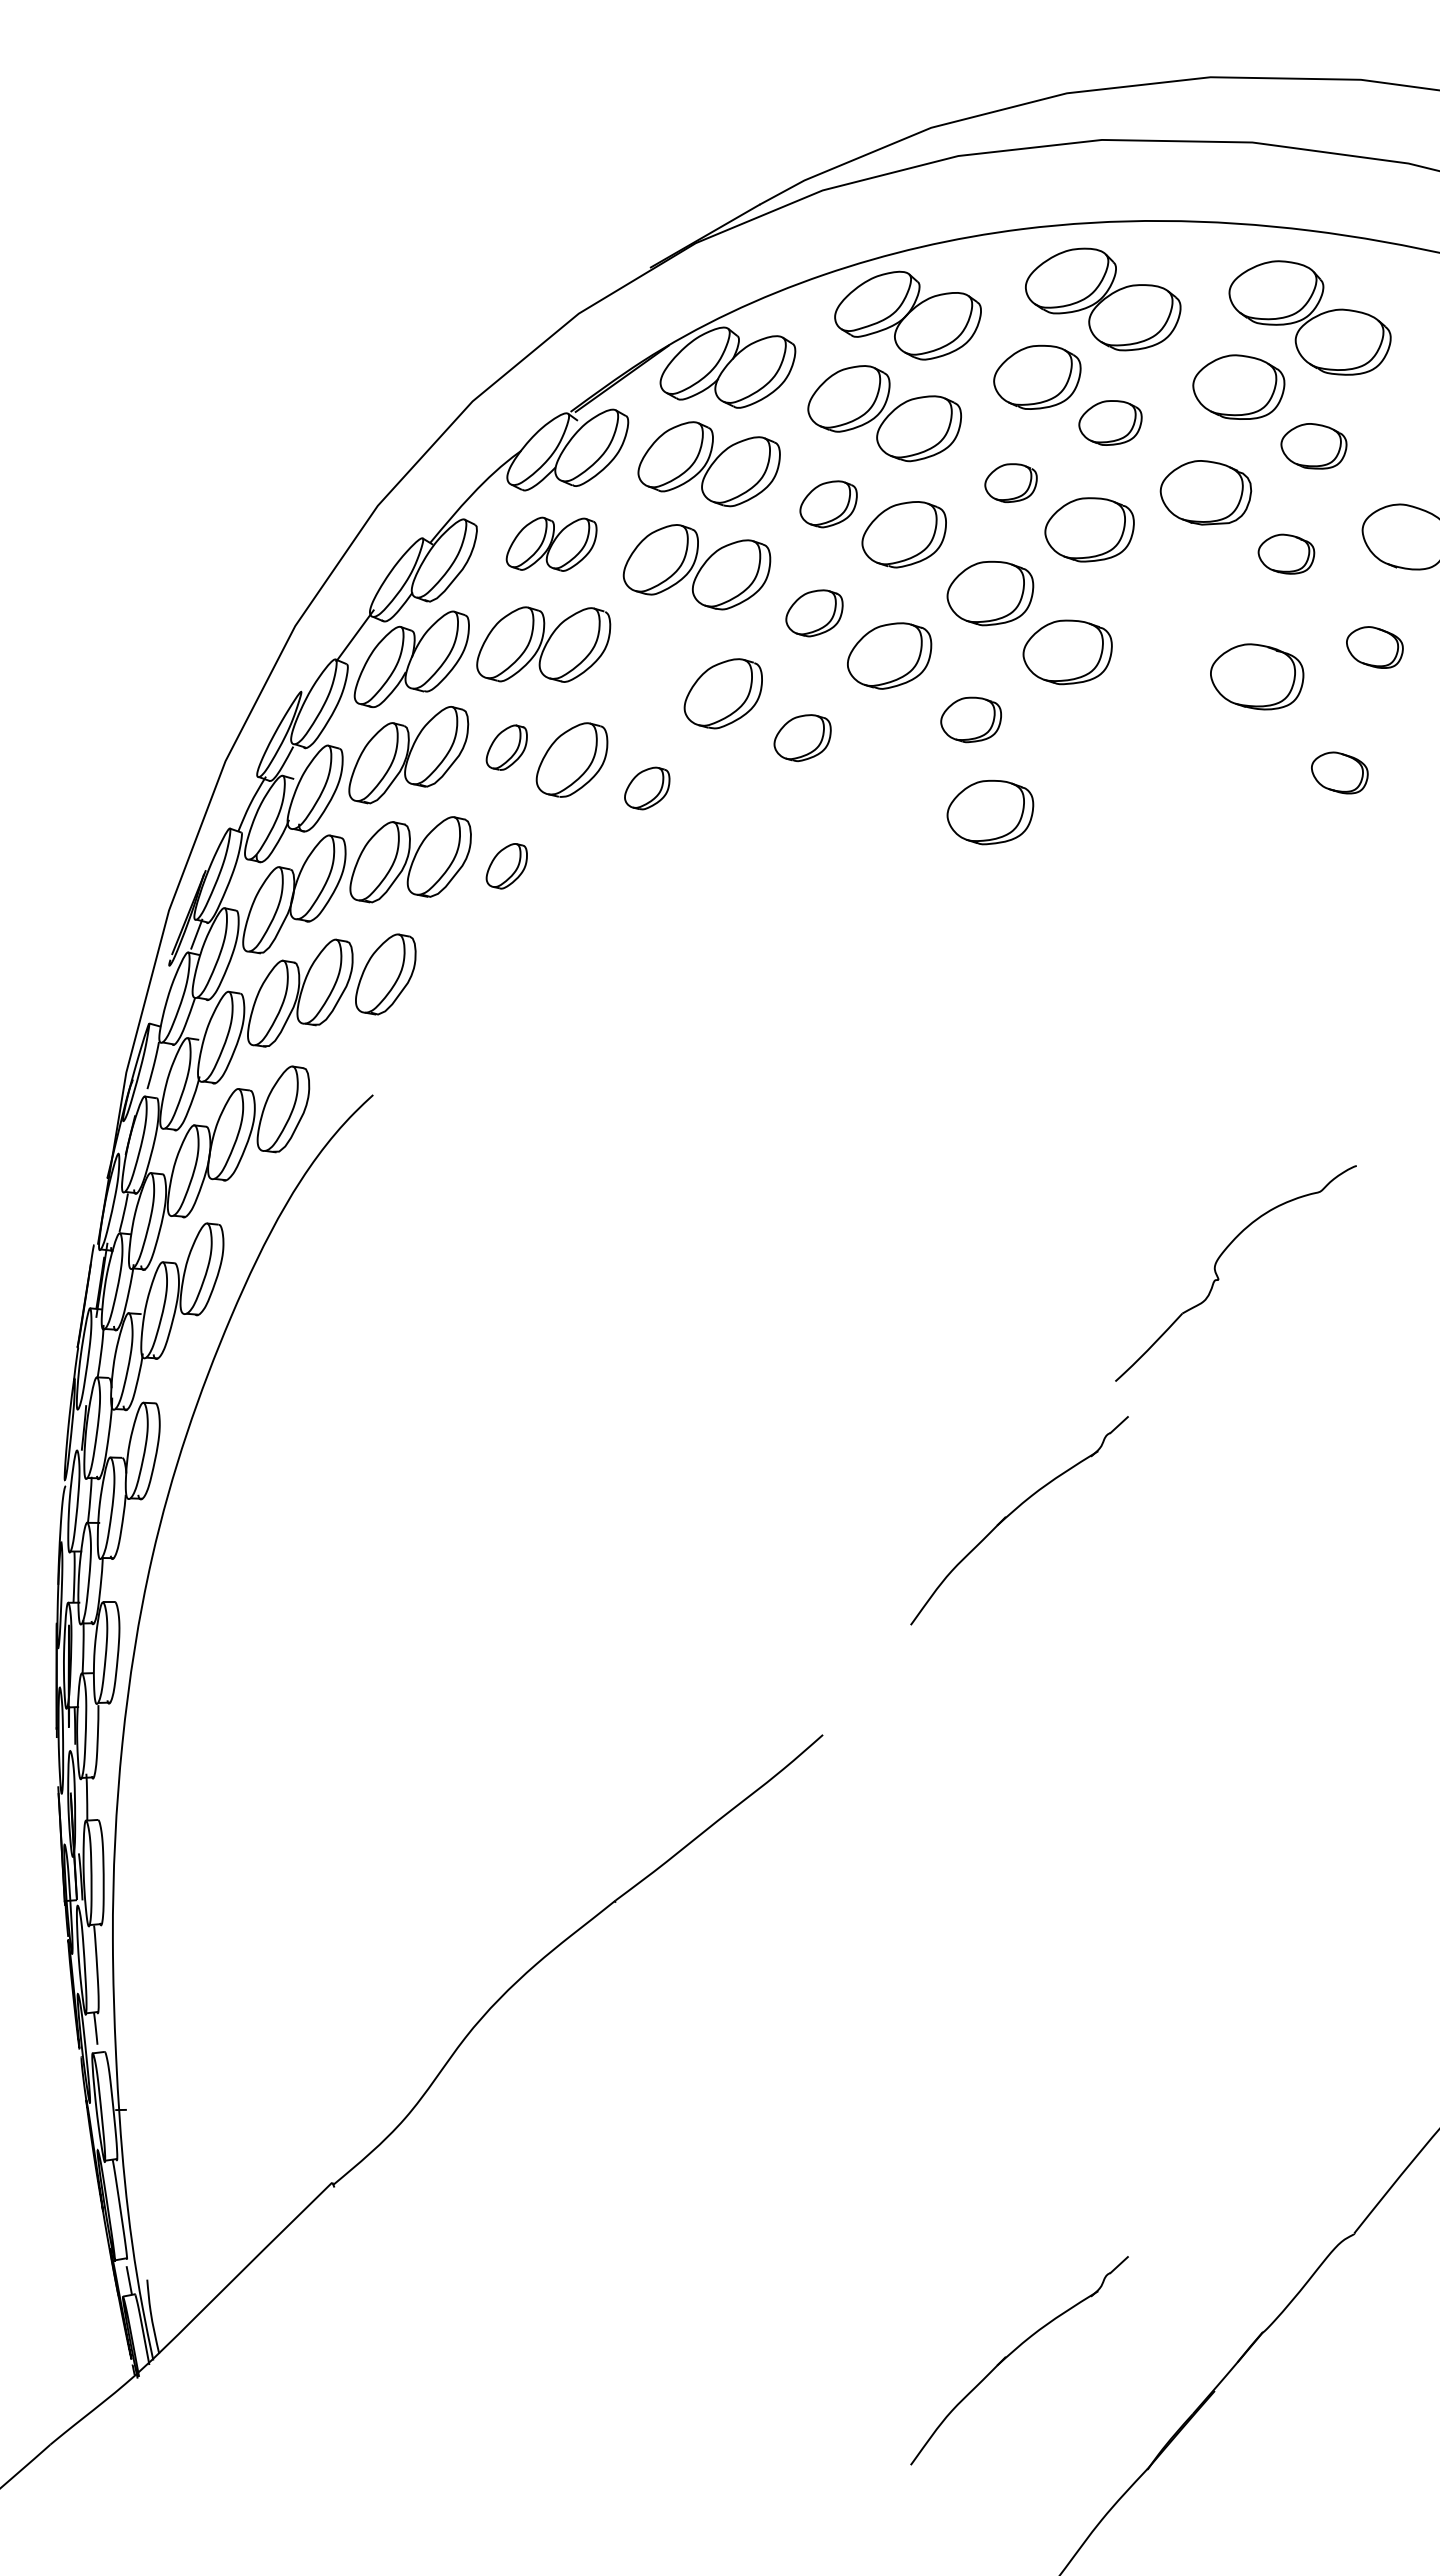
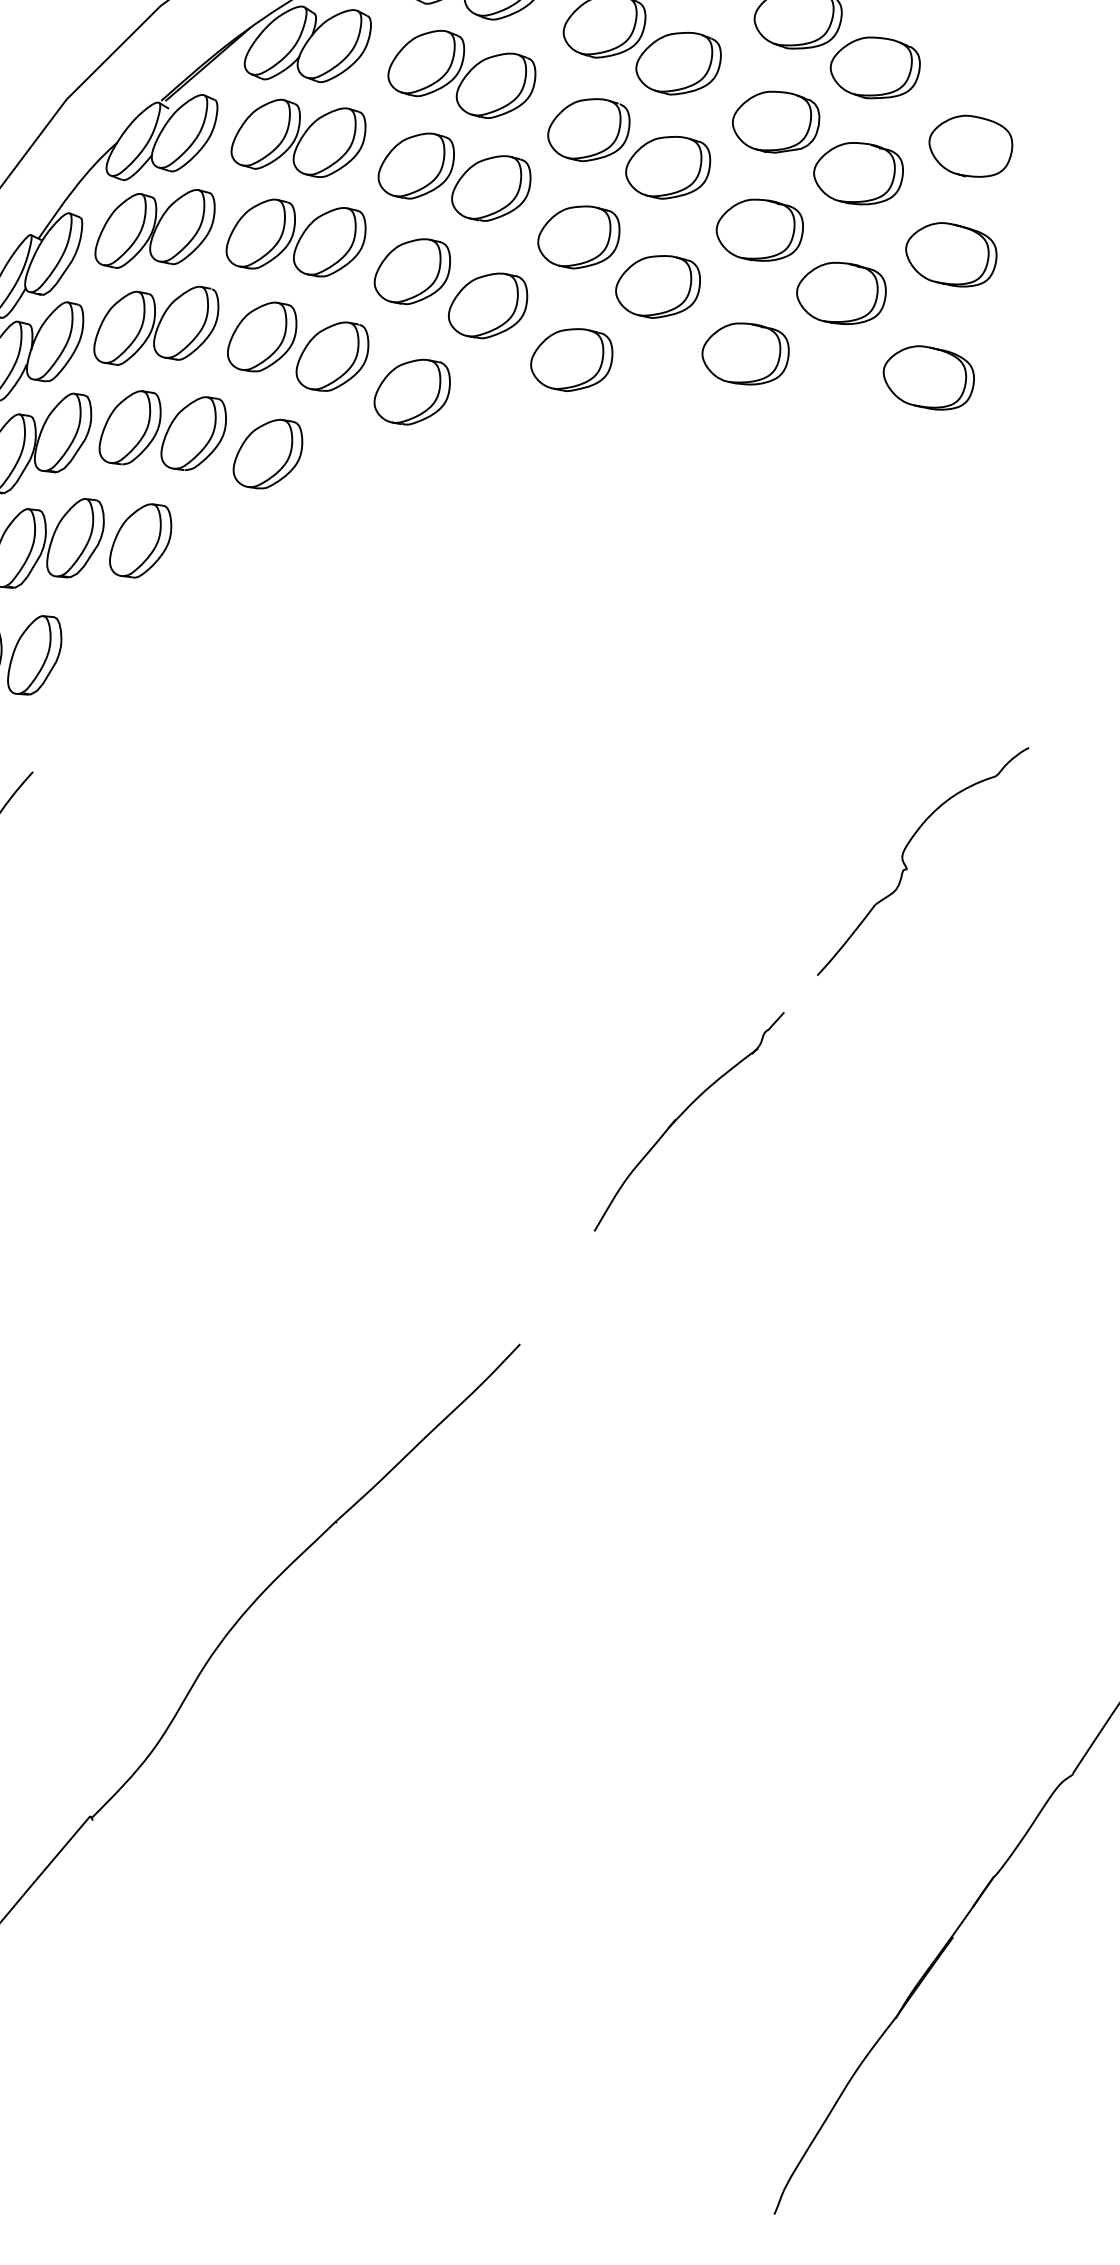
part: (1110, 422) -> (678, 63), size x1.43
part: (1313, 446) -> (875, 68), size x1.43
part: (1010, 482) -> (588, 129), size x1.67
part: (828, 504) -> (416, 166), size x1.43
part: (551, 544) -> (154, 229), size x1.43
part: (1286, 553) -> (858, 172), size x1.67
part: (1178, 603) -> (759, 230), added
part: (814, 613) -> (412, 272), size x1.43
part: (1374, 647) -> (951, 254), size x1.67
part: (652, 666) -> (262, 337), added
part: (970, 719) -> (571, 359), size x1.43
part: (1151, 730) -> (745, 354), added
part: (802, 737) -> (412, 391), size x1.43
part: (506, 747) -> (129, 427), size x1.67
part: (1339, 772) -> (928, 377), size x1.67
part: (647, 788) -> (268, 454), size x1.67
part: (990, 812) -> (598, 446), removed
part: (506, 866) -> (140, 541), size x1.67
part: (1219, 1278) -> (907, 867), moved
part: (1012, 2353) -> (756, 1919), removed

